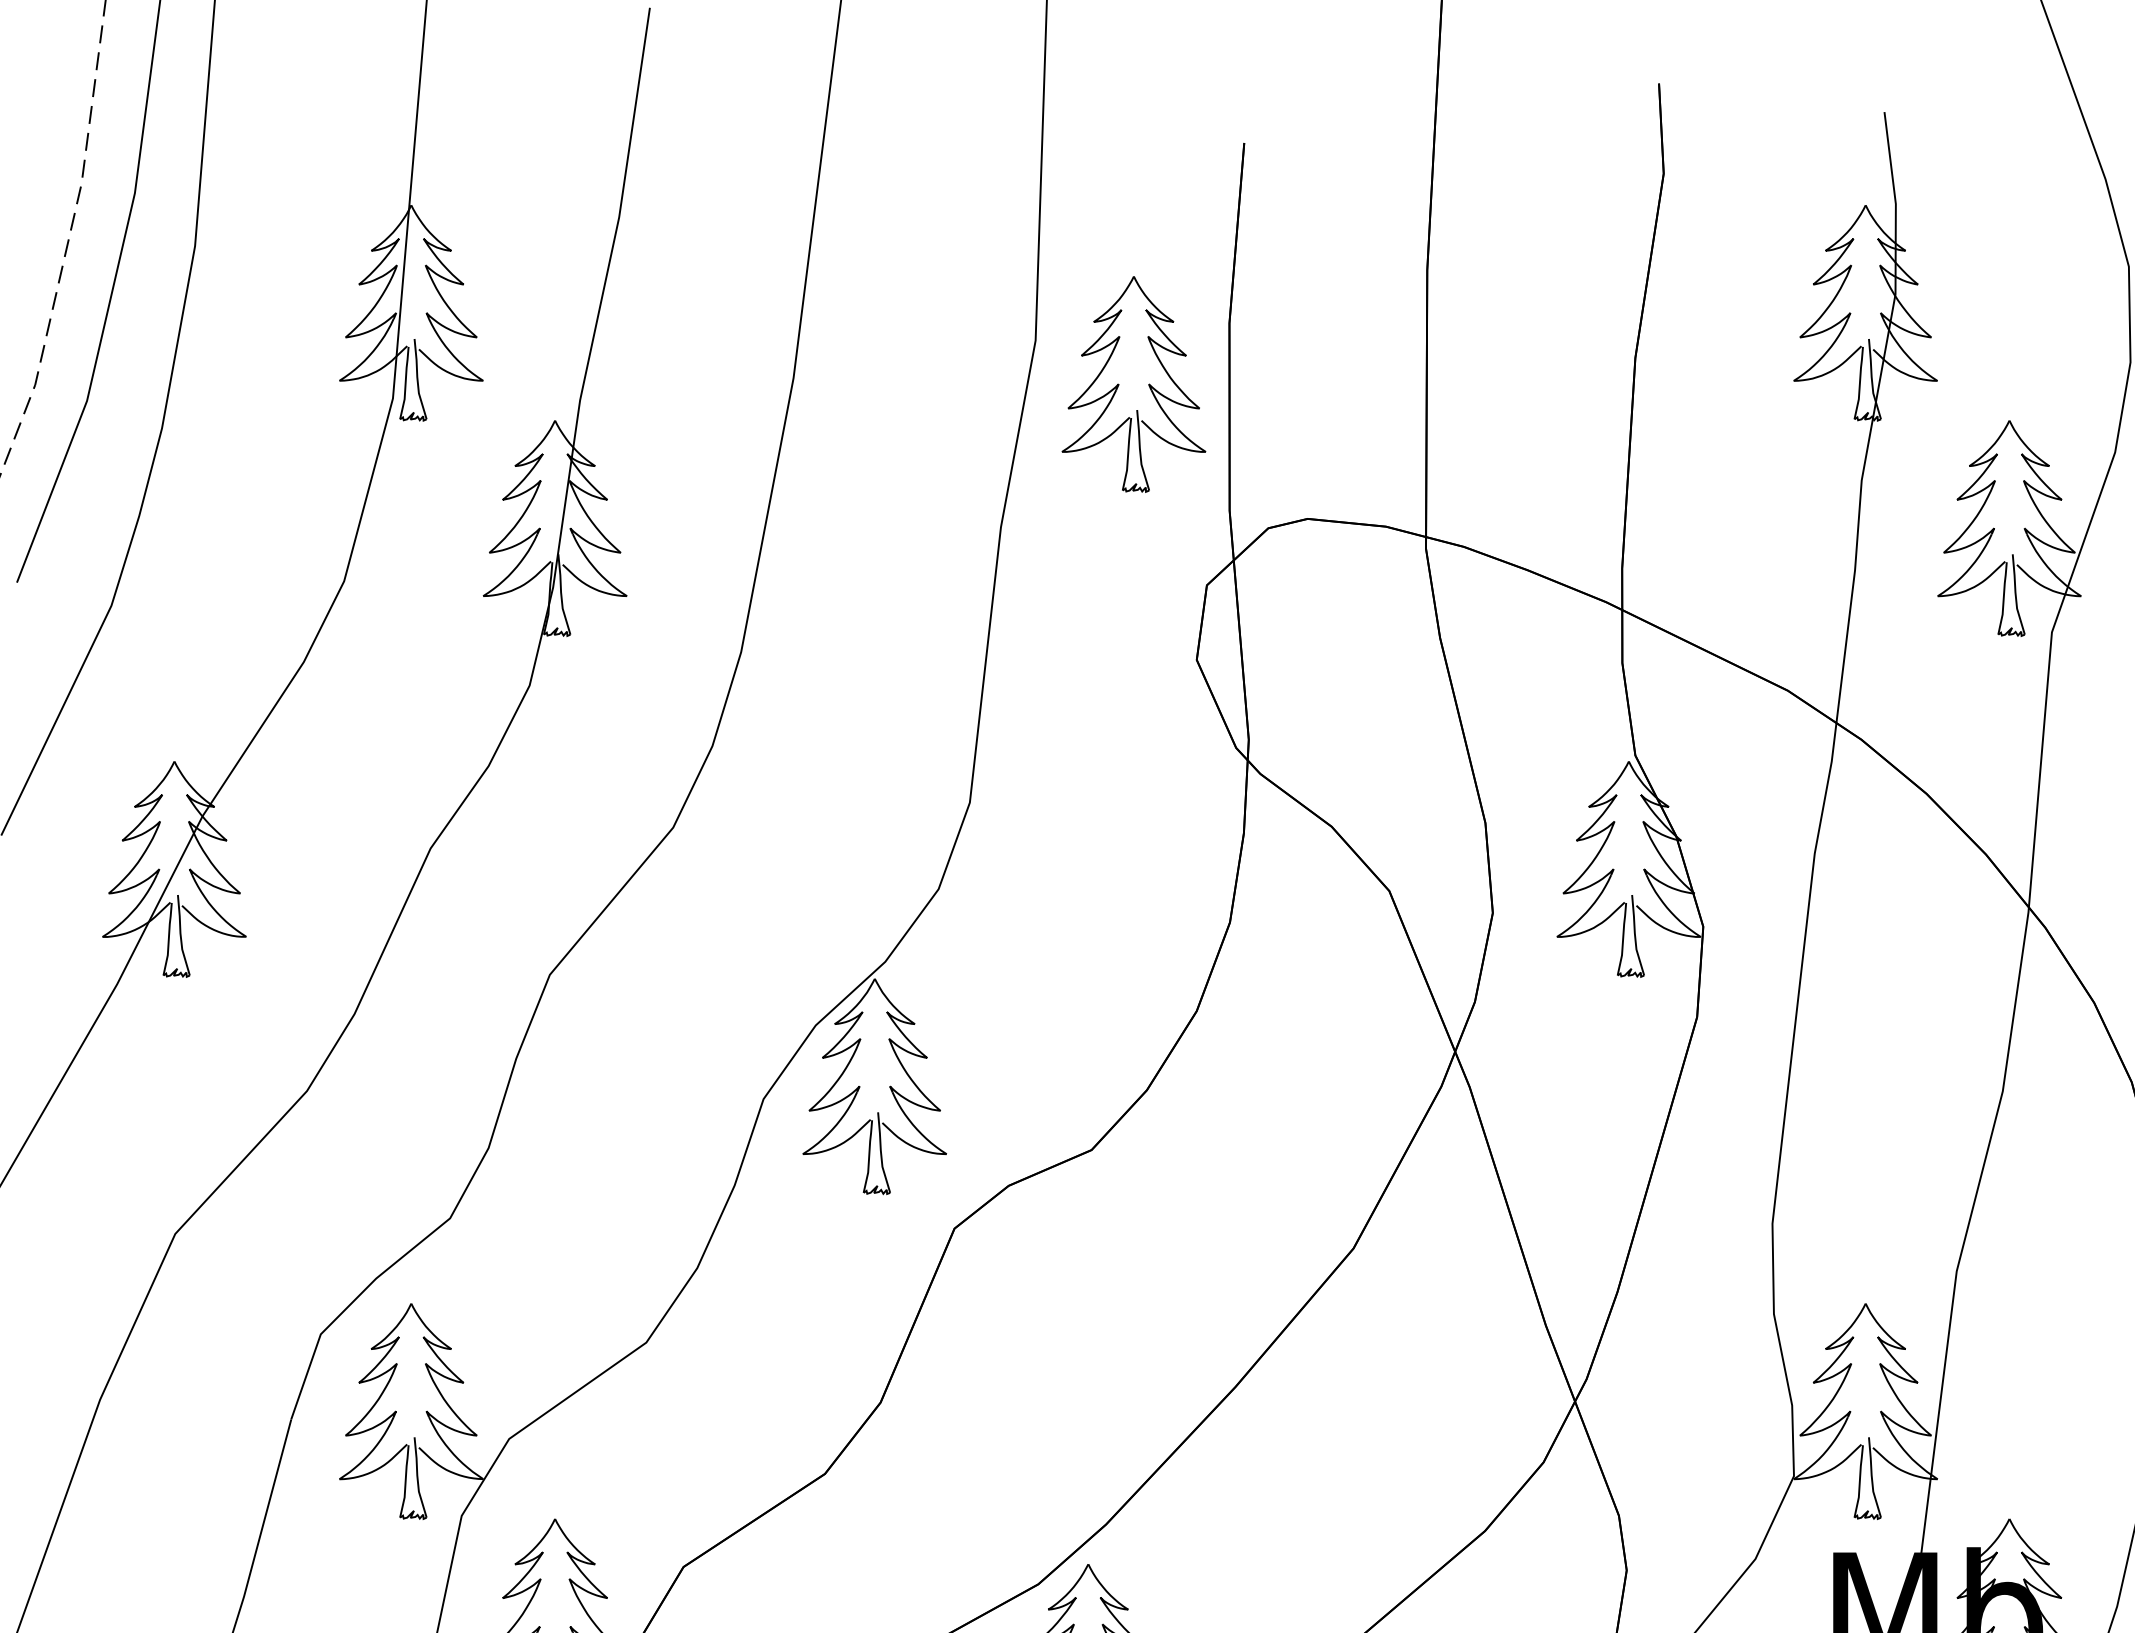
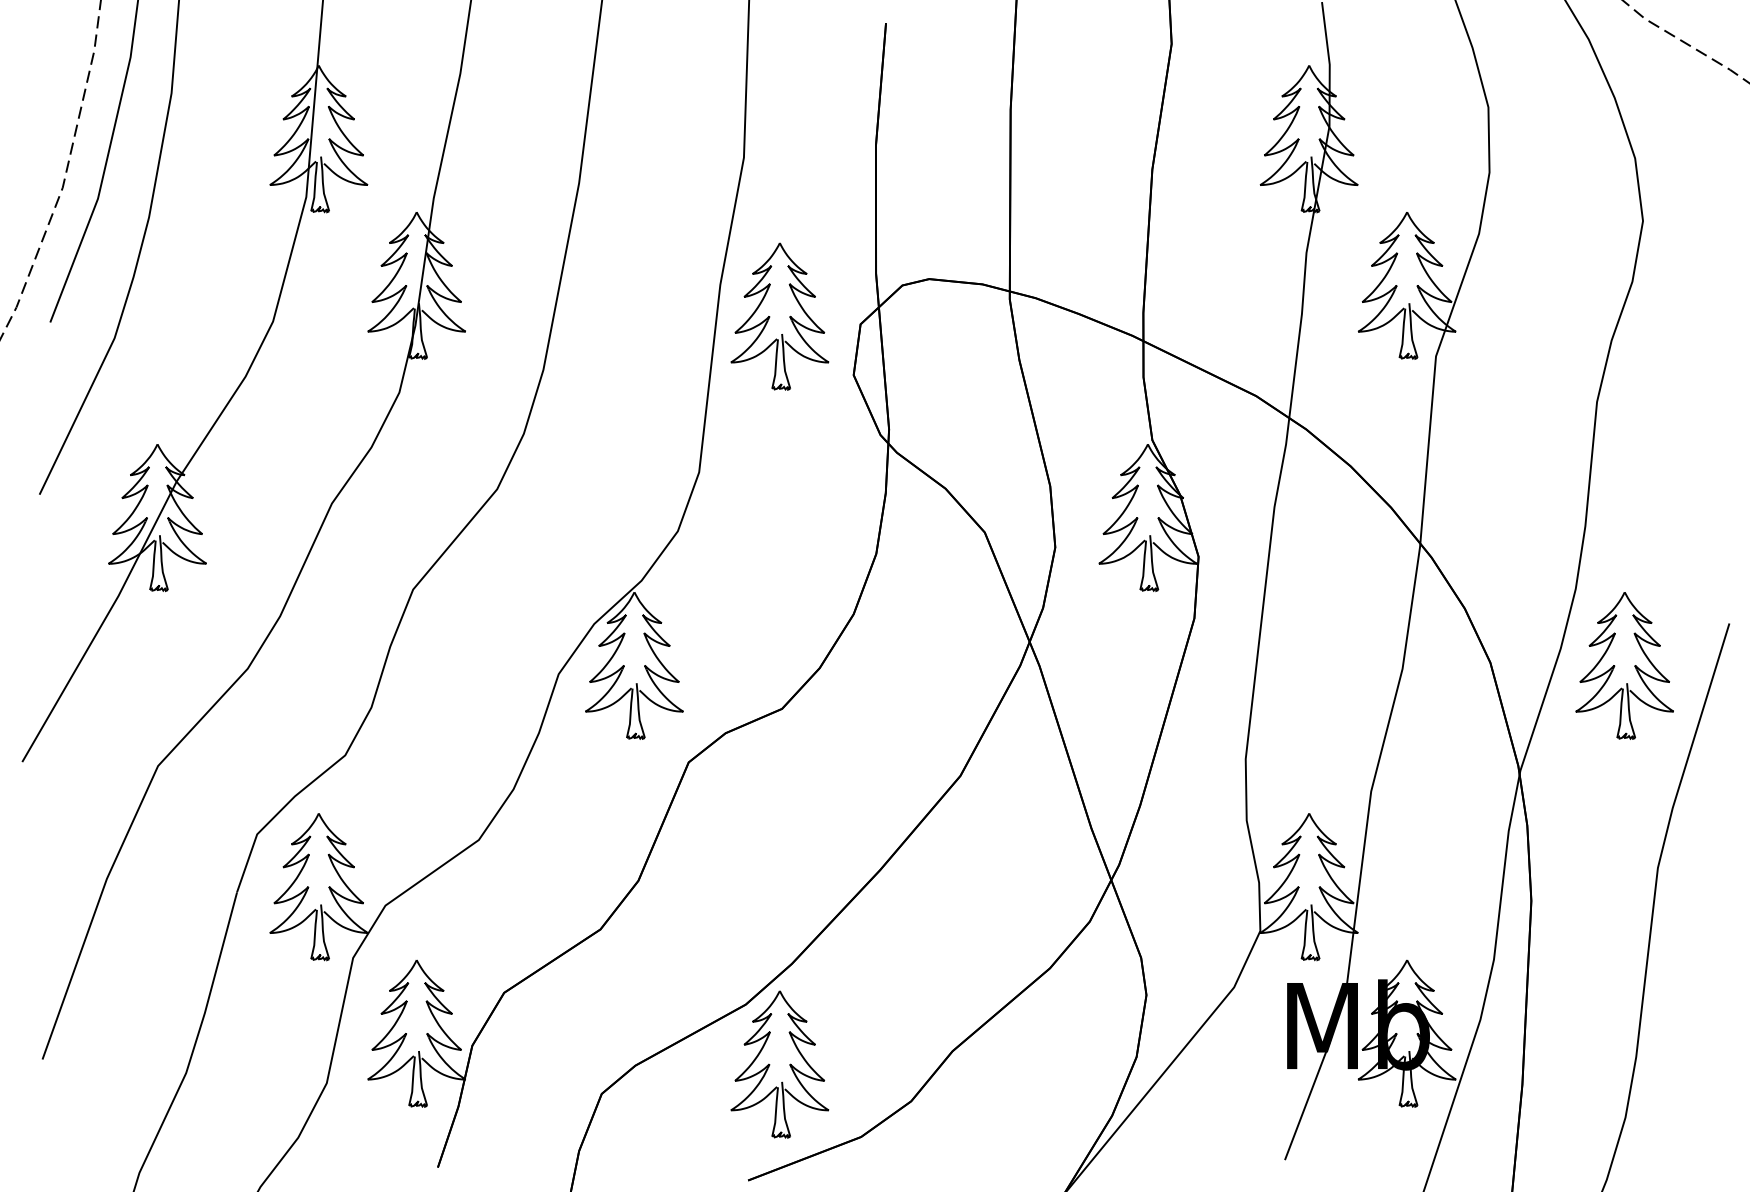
part: (1133, 384) -> (779, 316), moved

